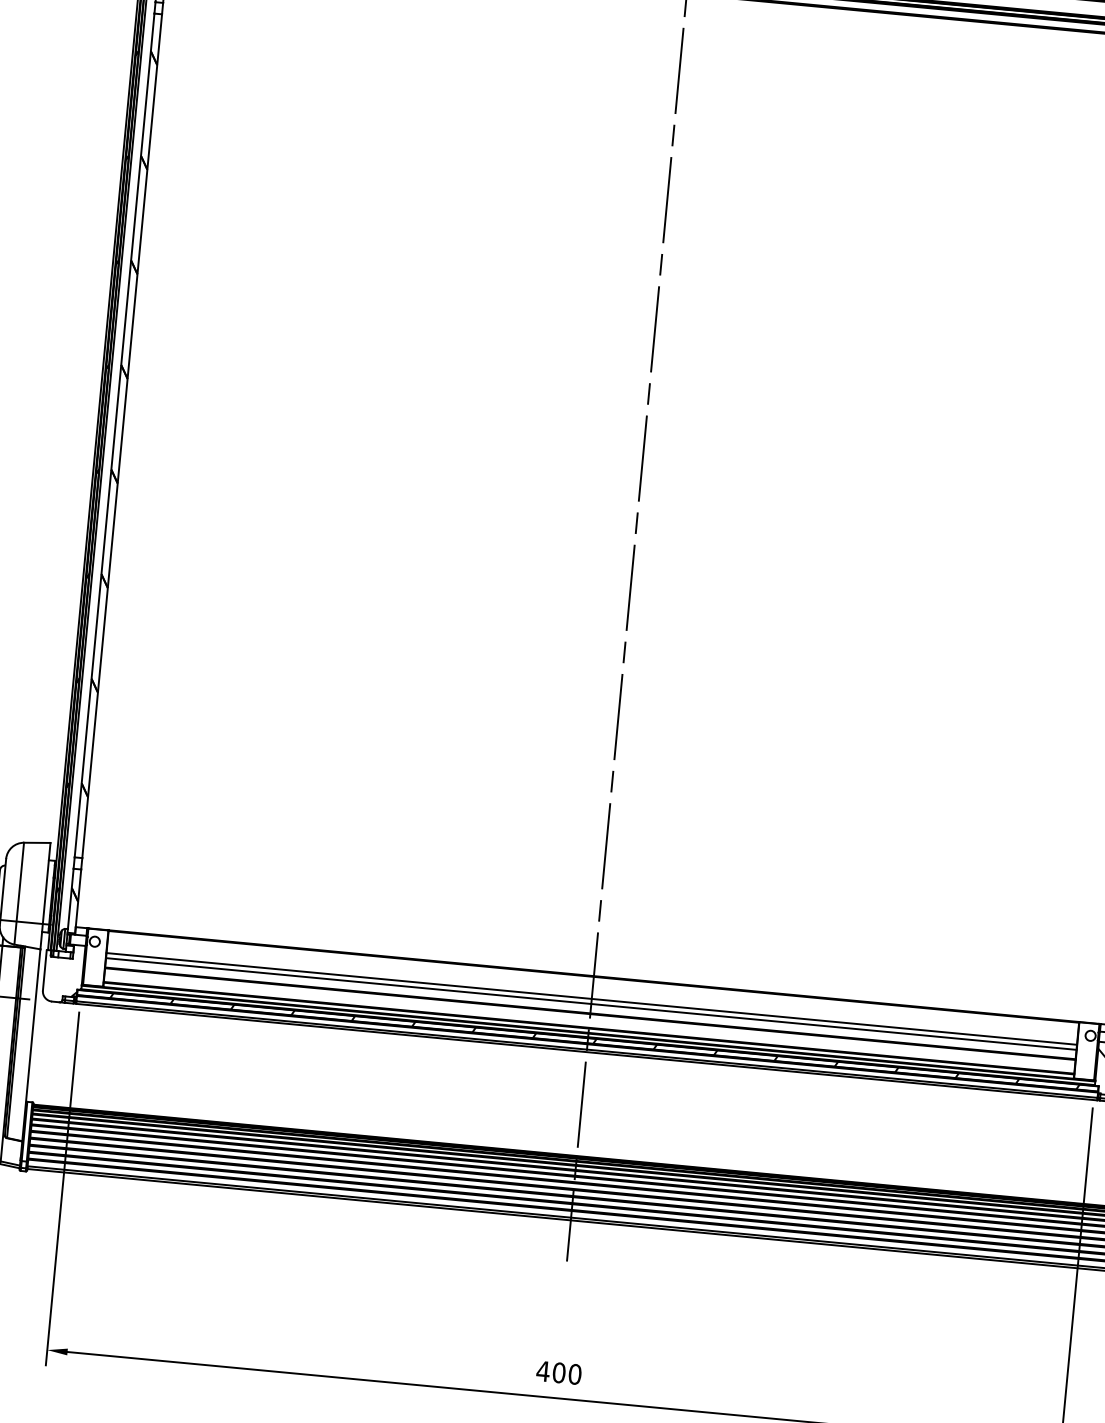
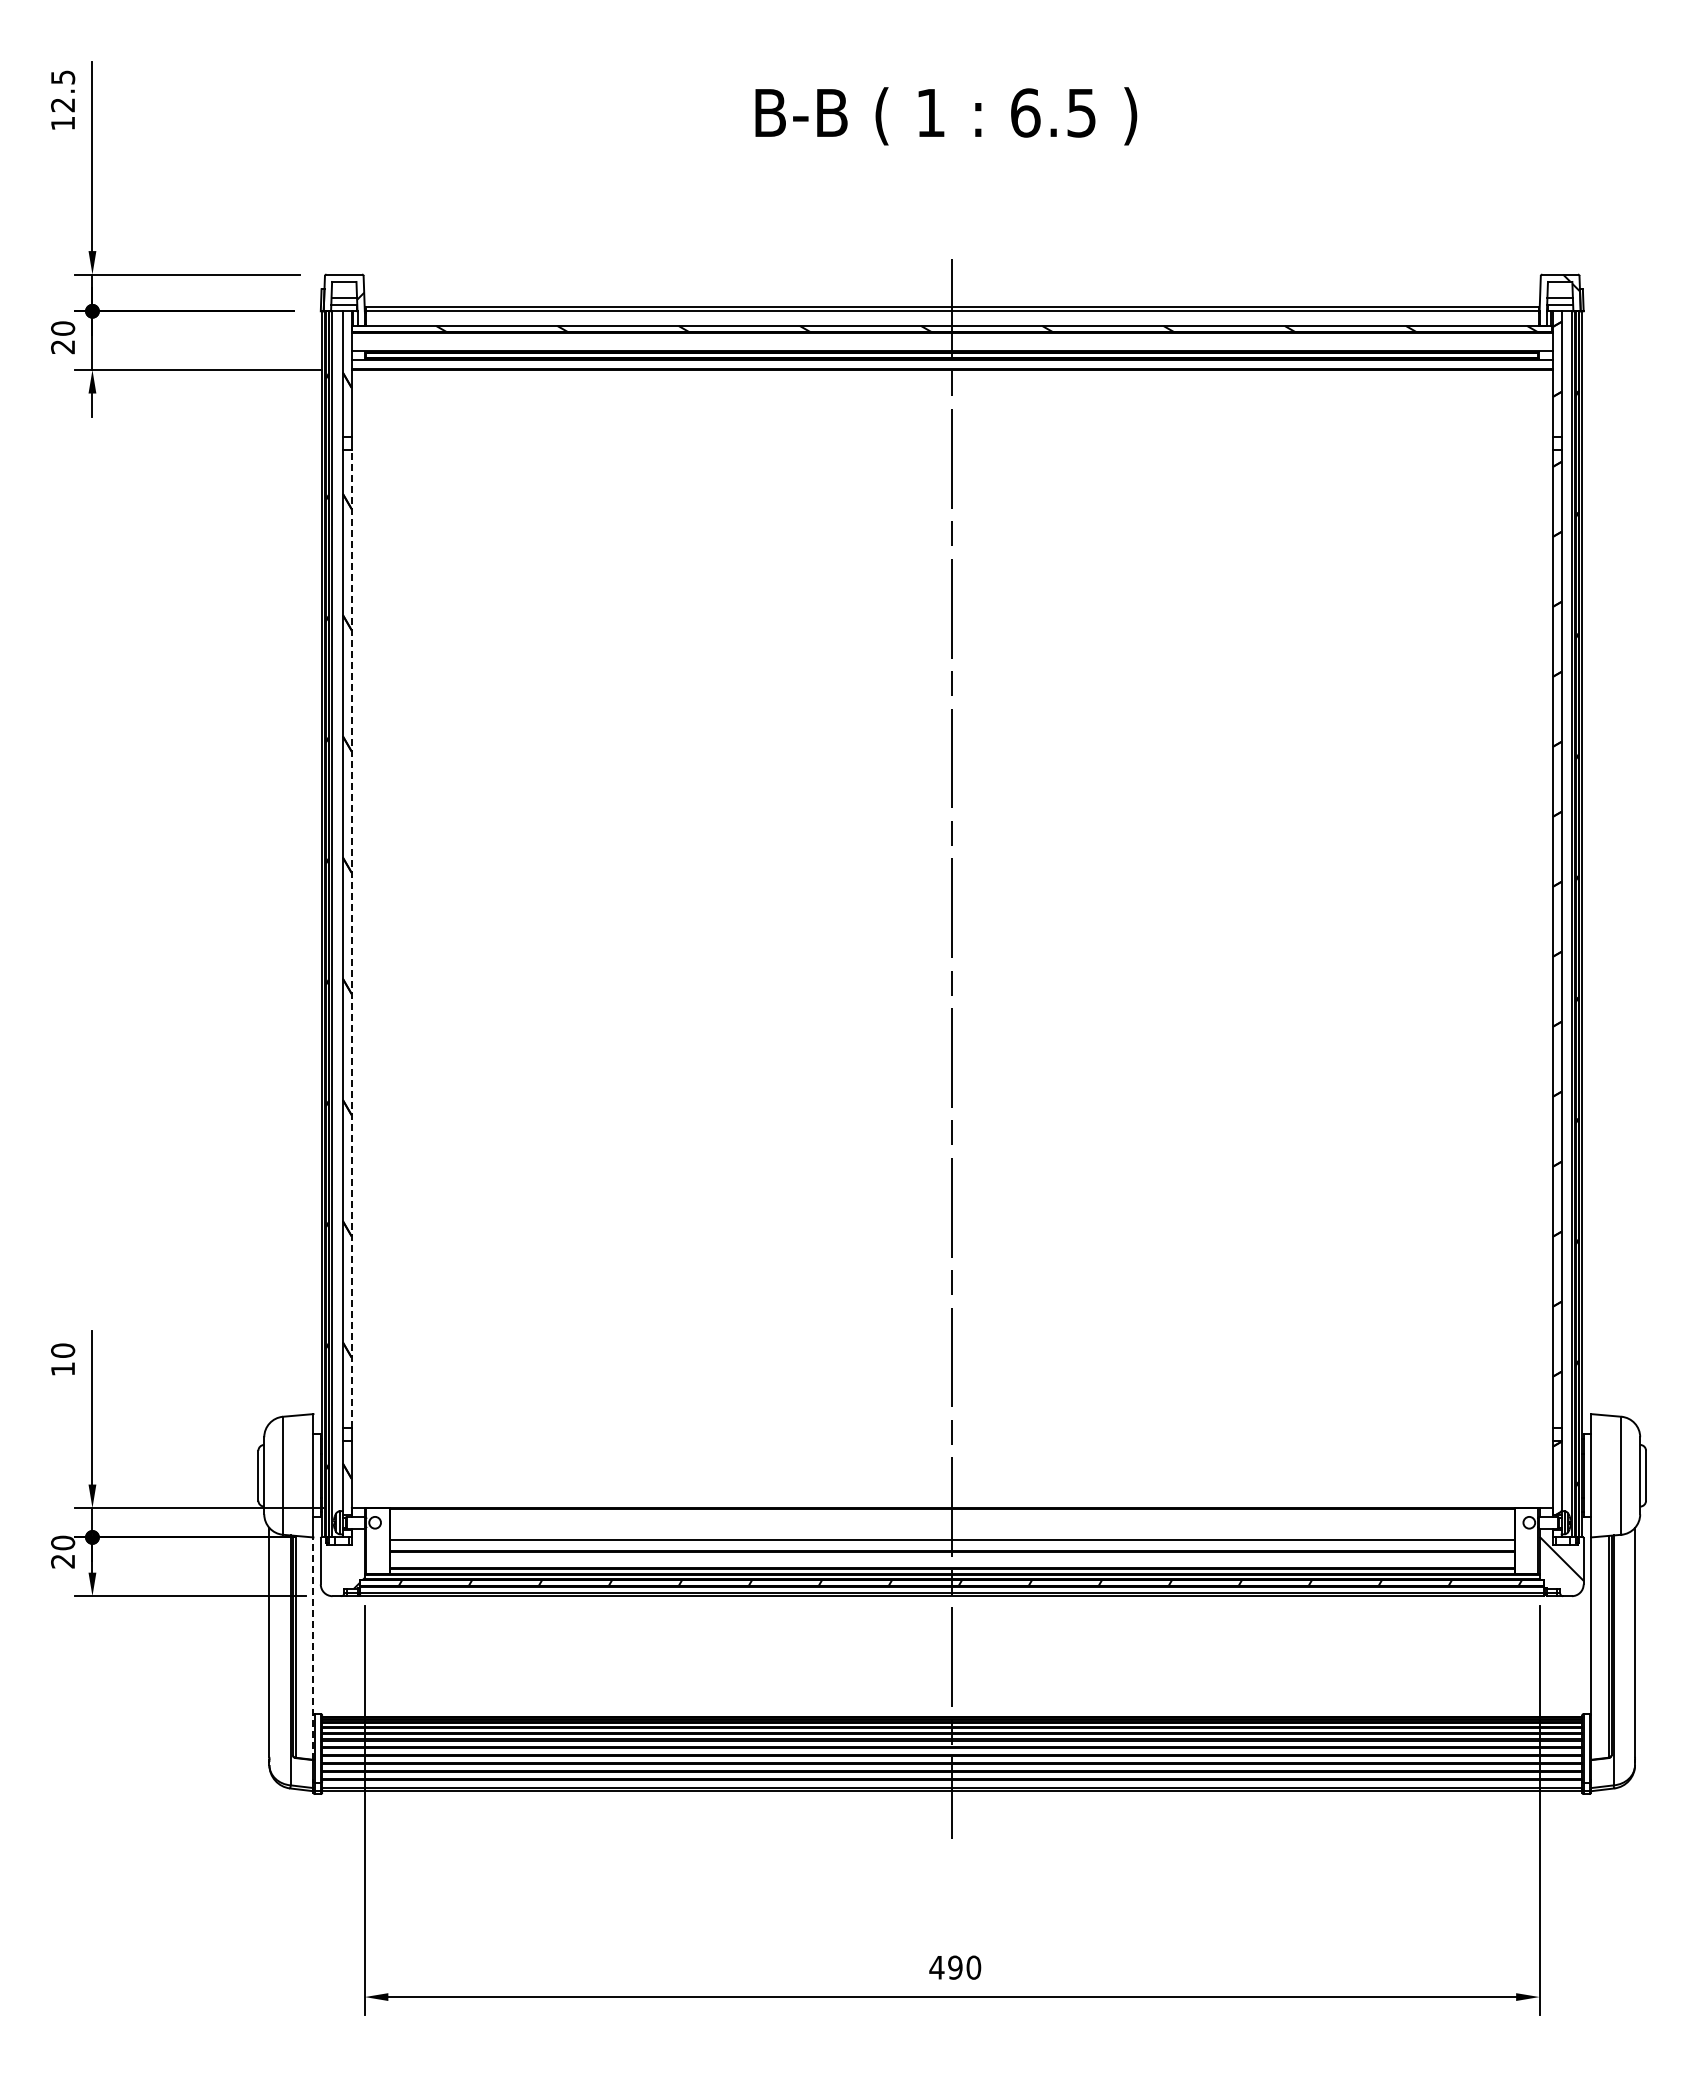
line: (122, 436) -> (351, 939), solid -> dashed
line: (591, 998) -> (951, 1534), removed
line: (31, 1045) -> (313, 1648), solid -> dashed
text: (559, 1372) -> (955, 1967), 400 -> 490

